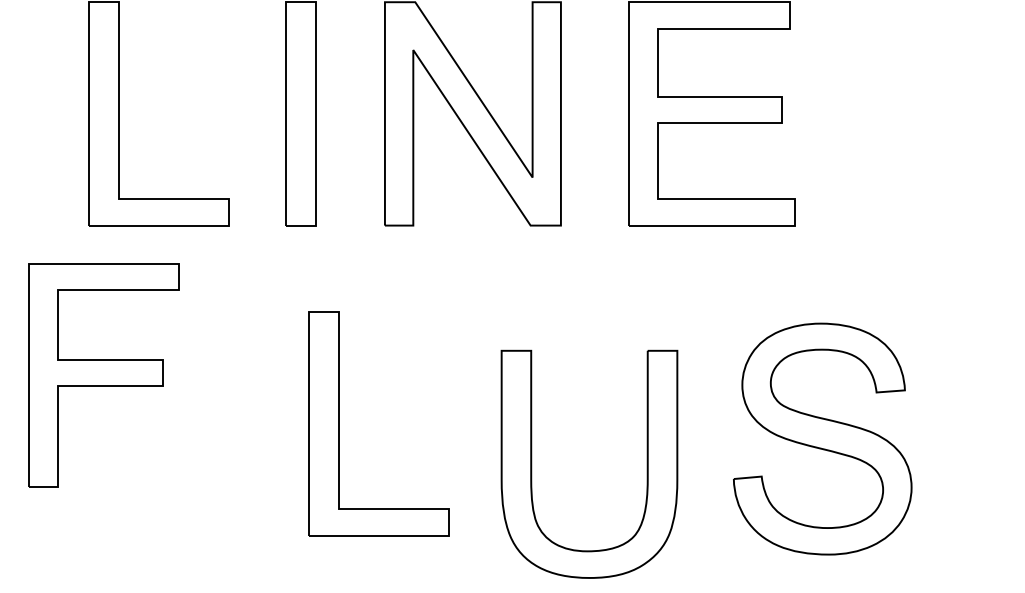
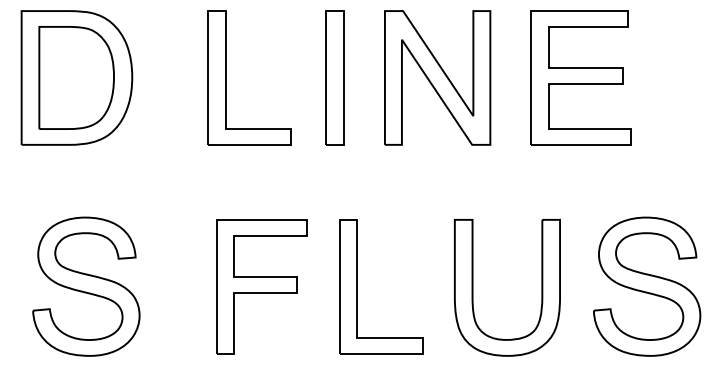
part: (103, 375) -> (261, 286), moved
part: (339, 423) -> (357, 286), moved
part: (823, 438) -> (647, 286), moved

